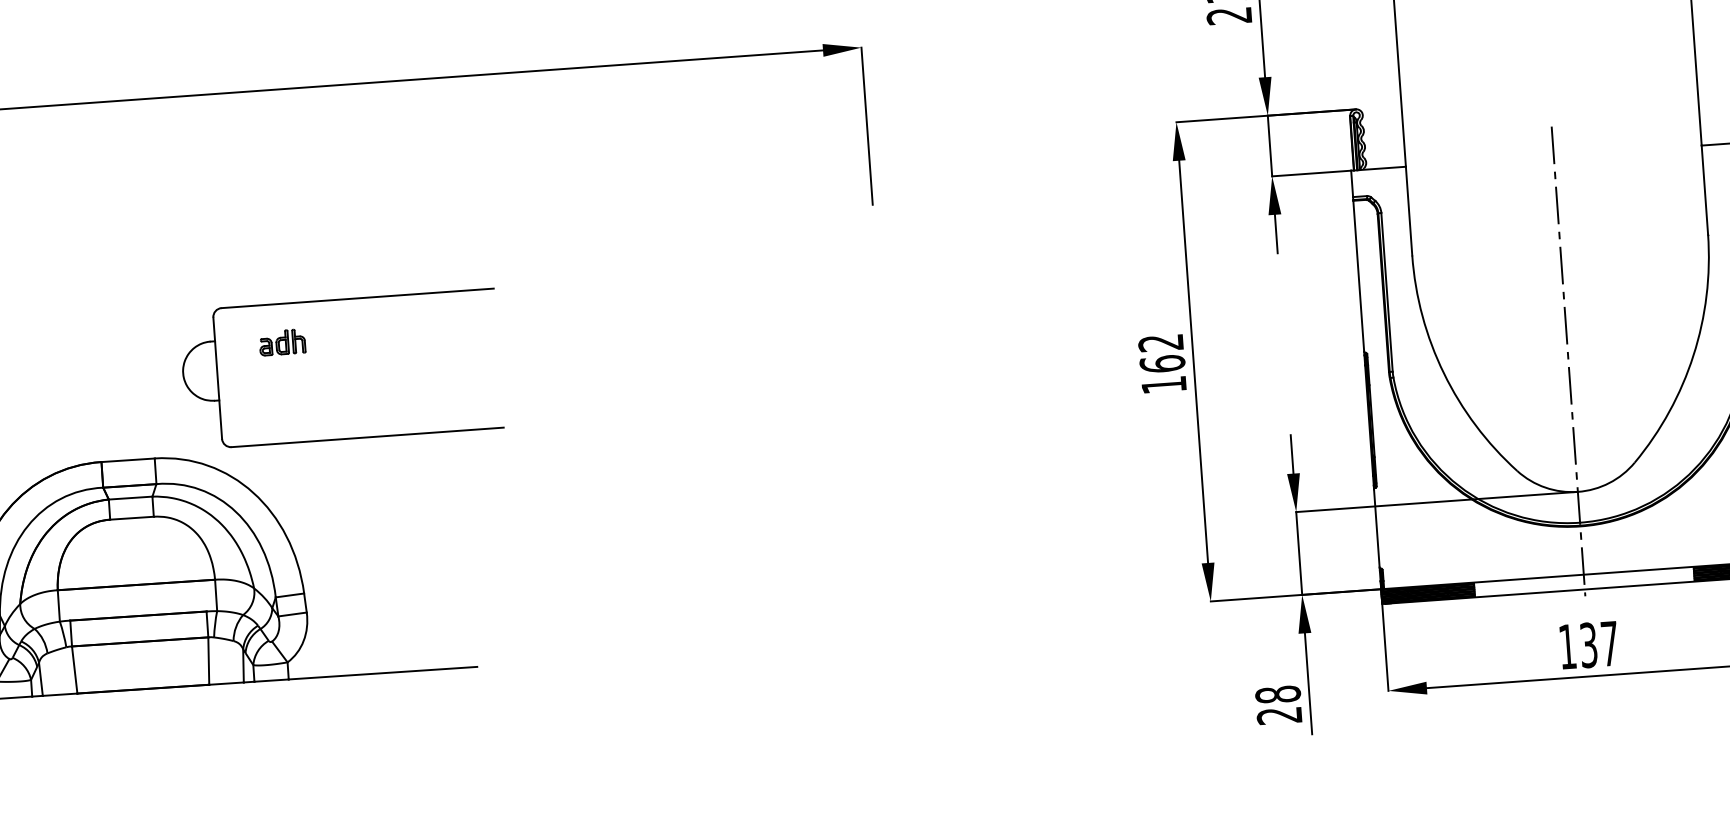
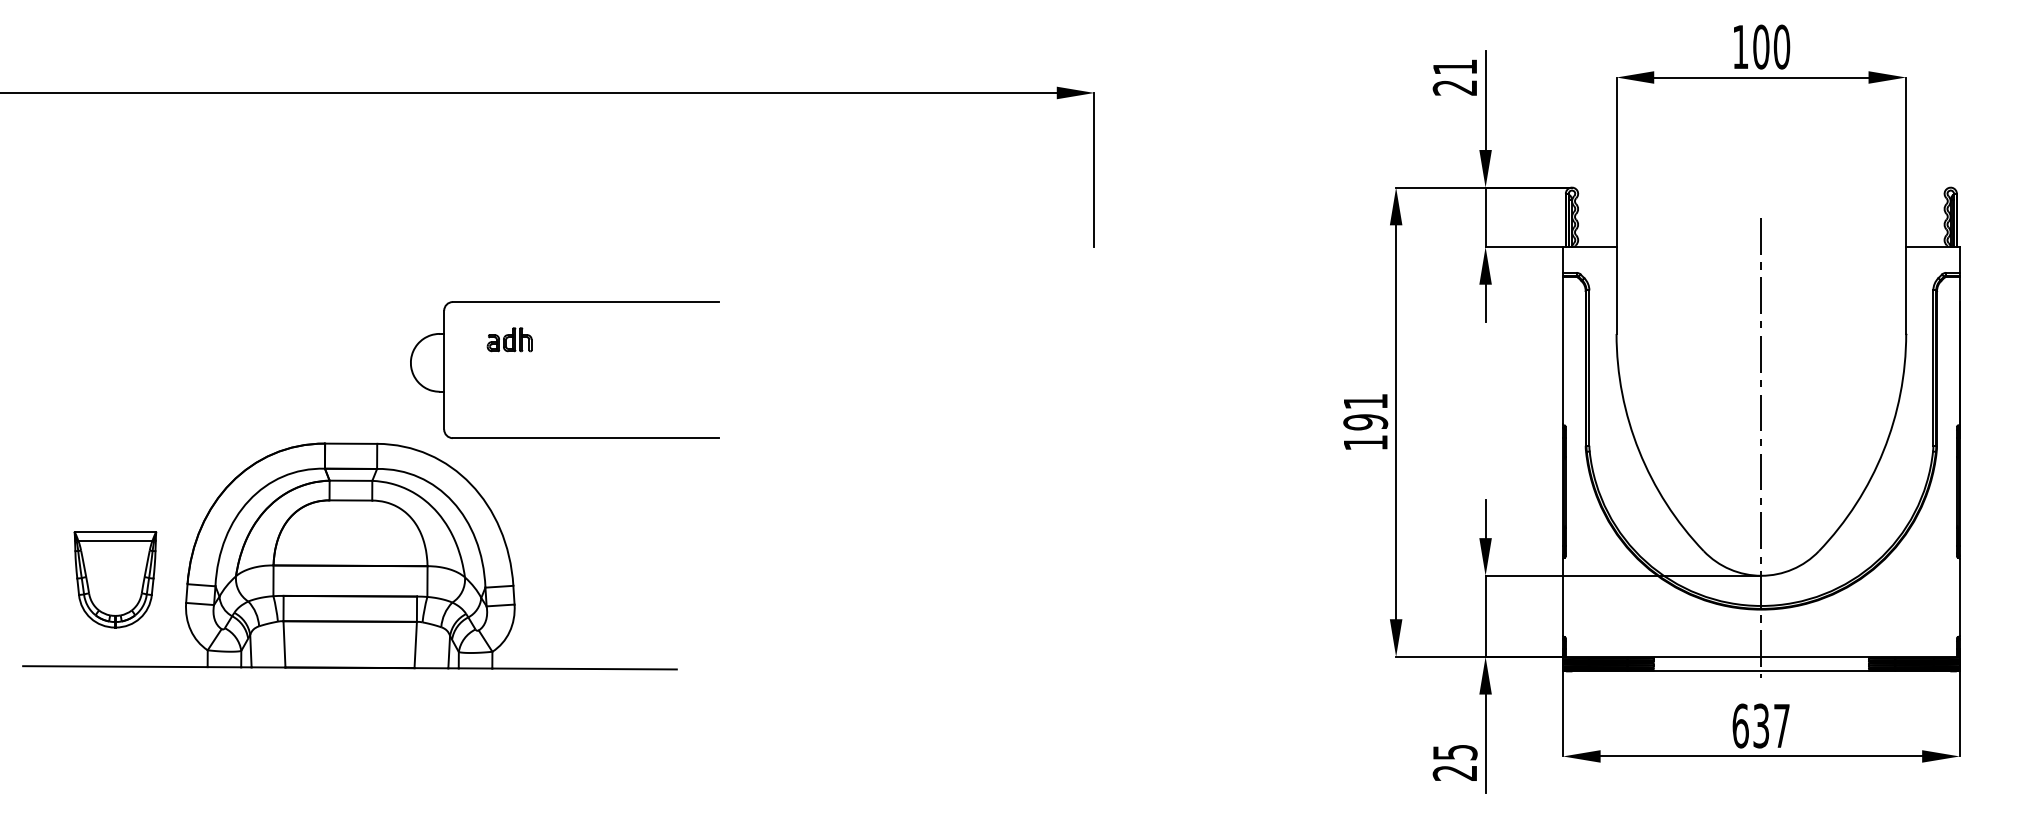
text: (1161, 354) -> (1365, 412), 162 -> 191
text: (1567, 646) -> (1740, 725), 137 -> 637
text: (1277, 694) -> (1454, 752), 28 -> 25

